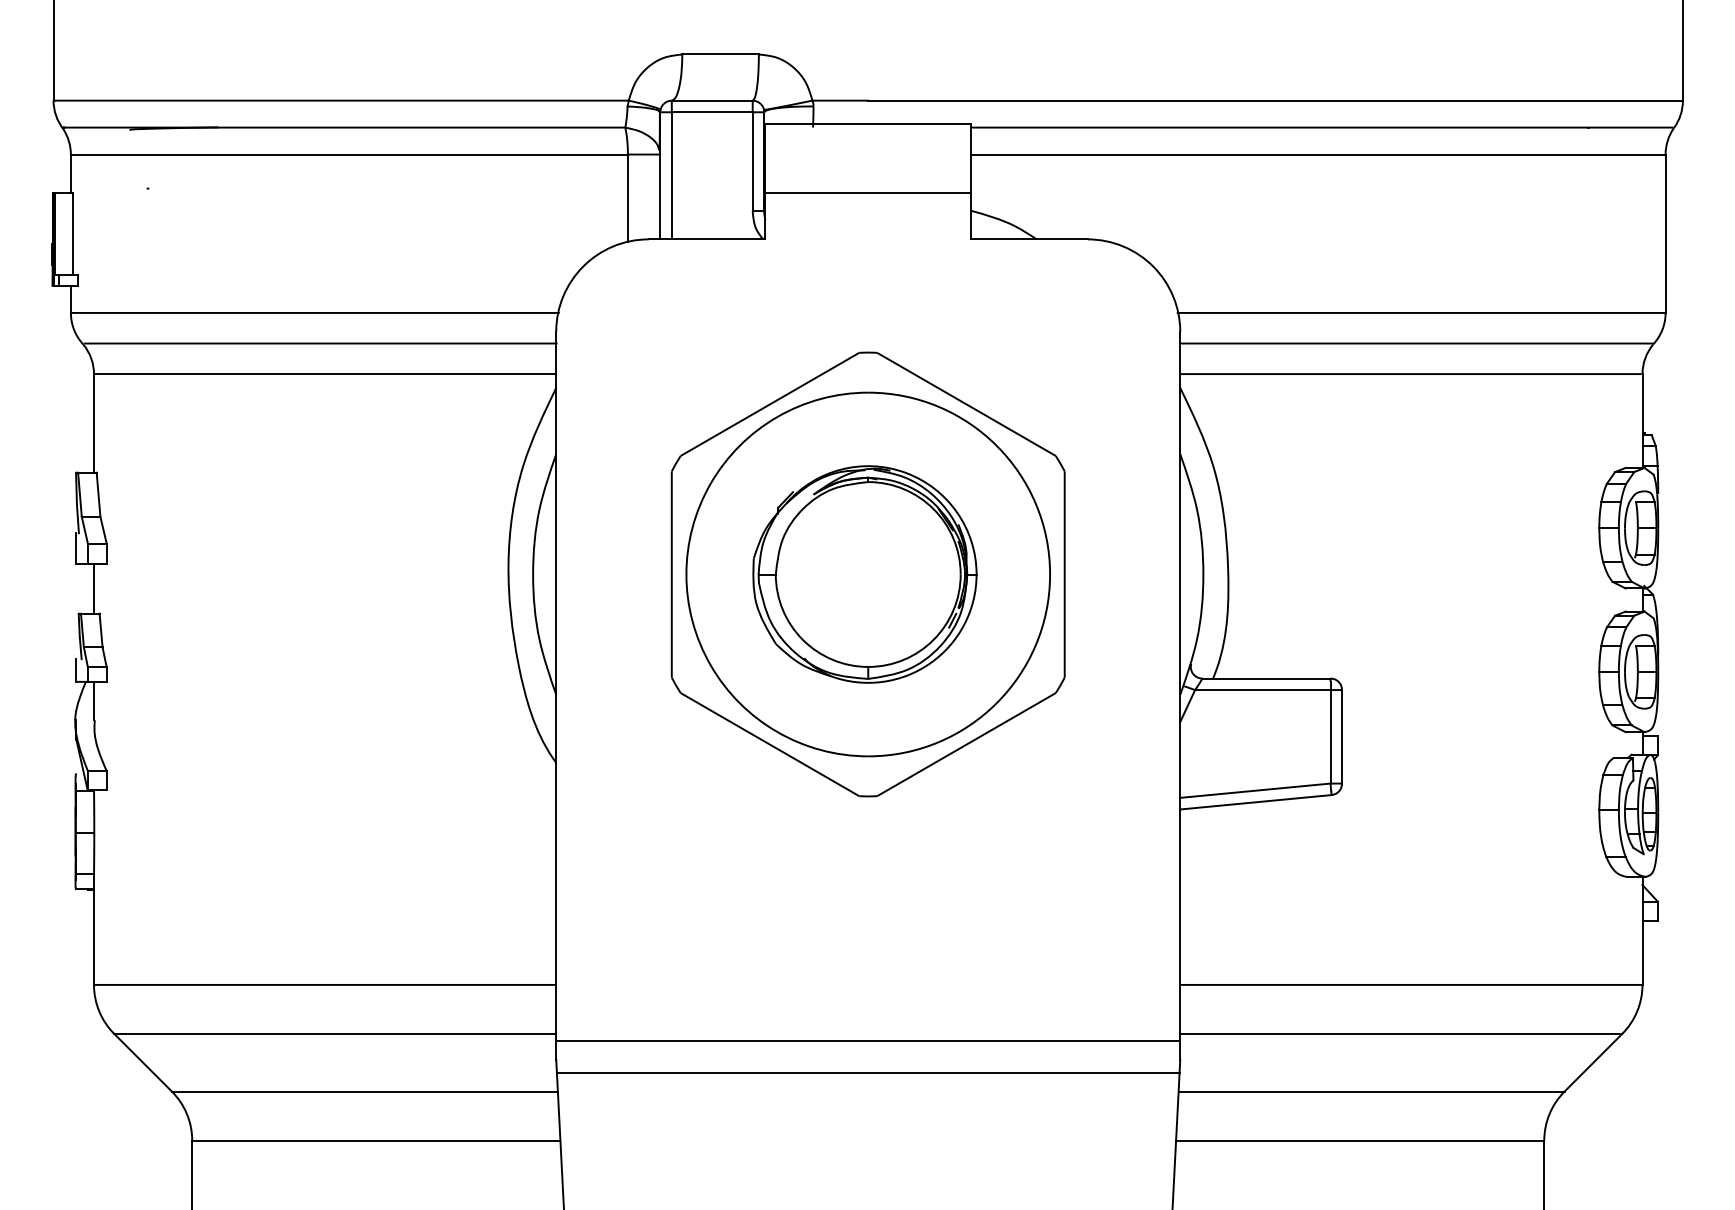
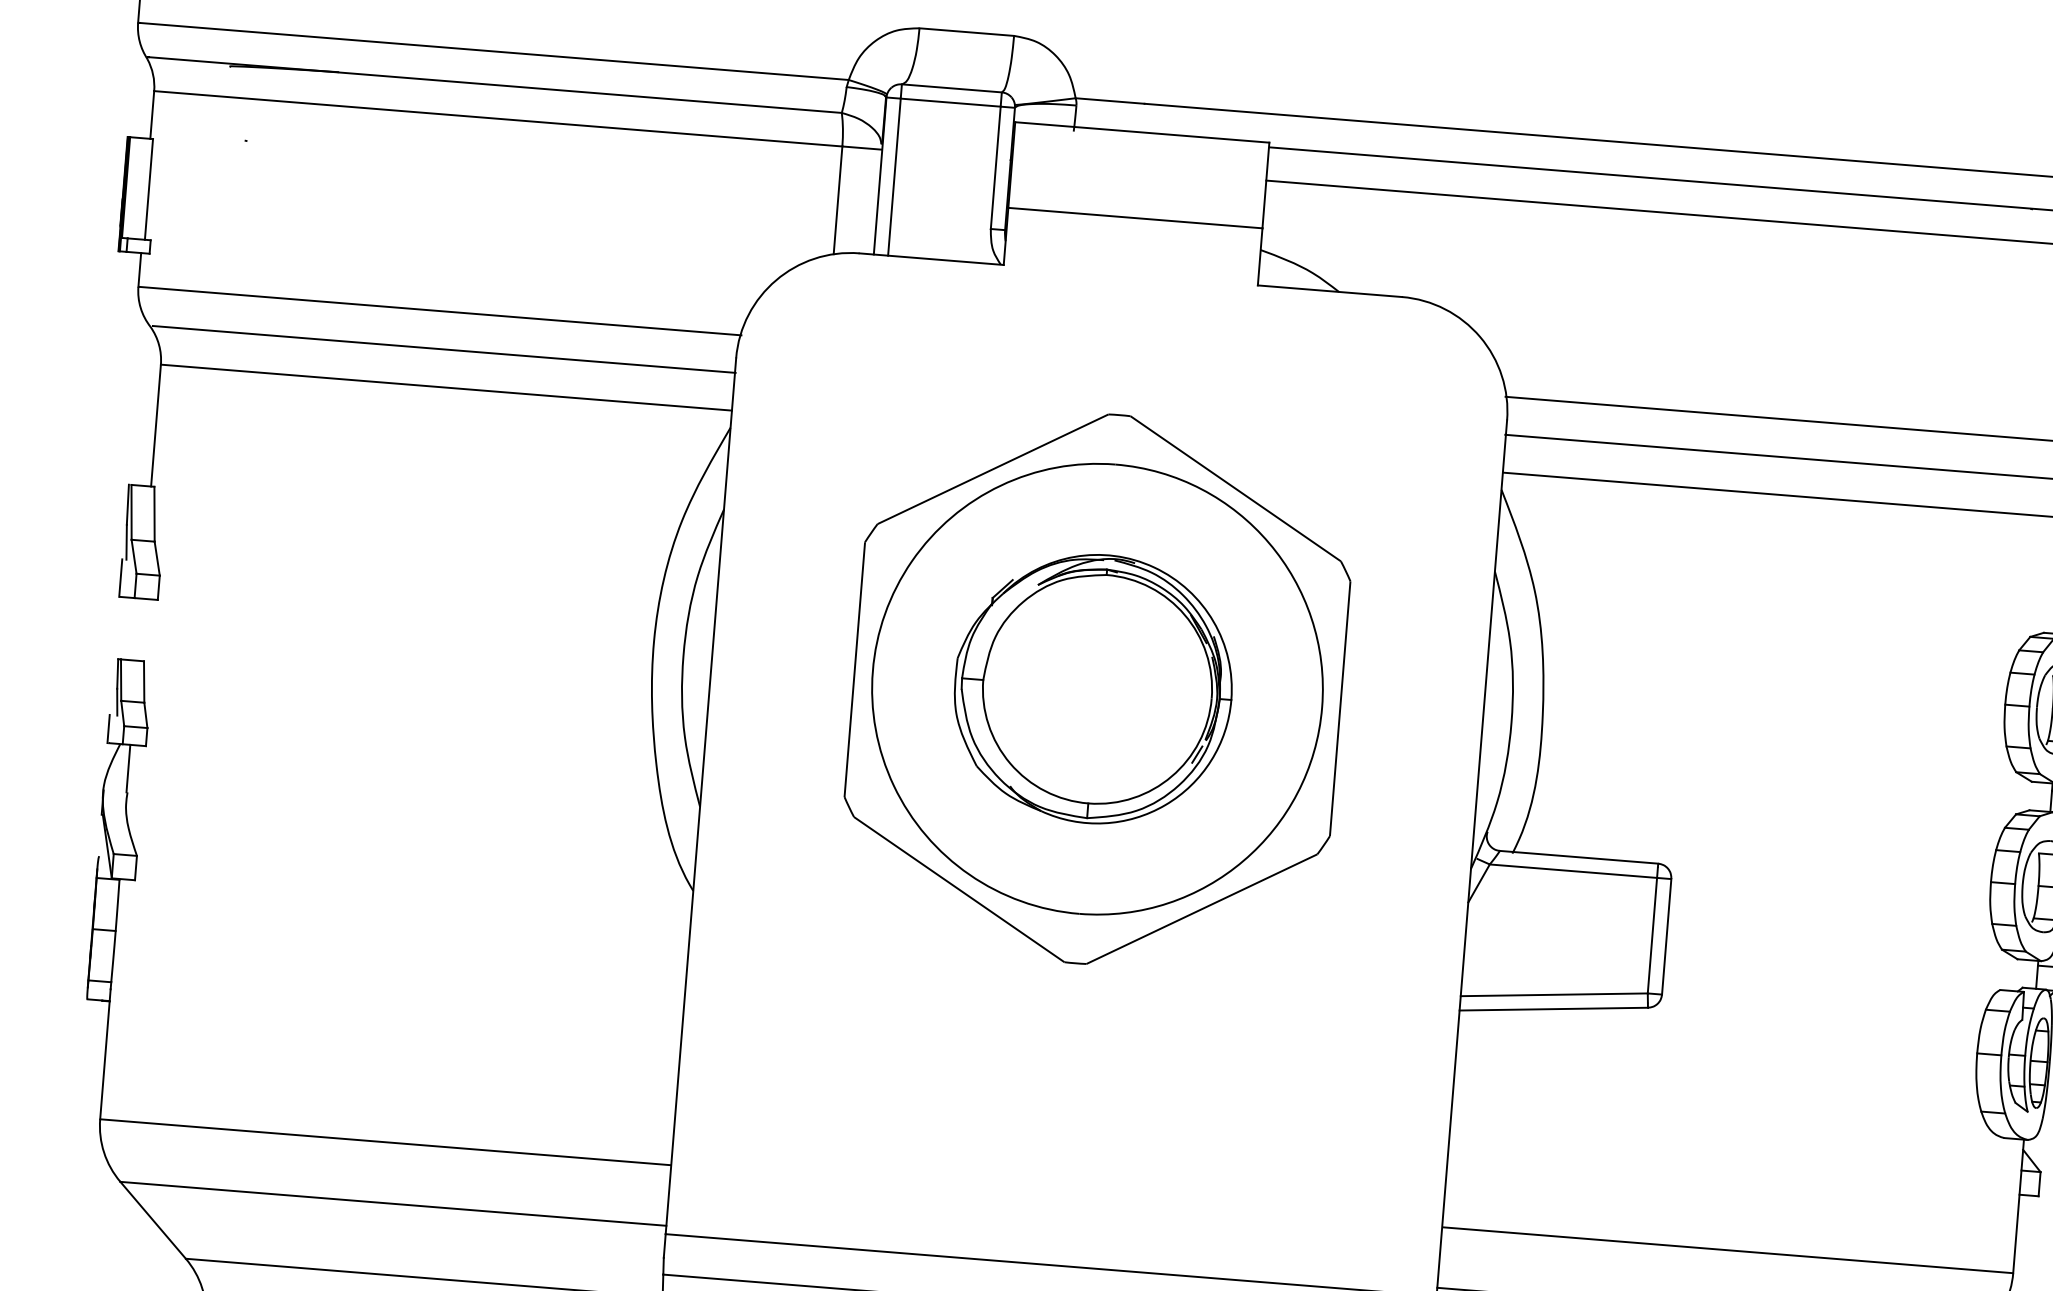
line: (94, 588) -> (140, 629), removed

